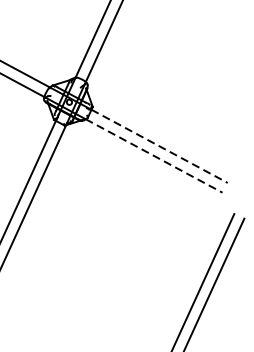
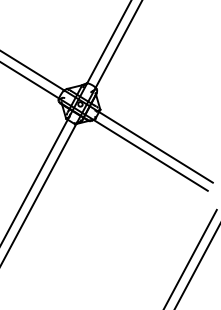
line: (160, 146) -> (156, 147), dashed -> solid
line: (155, 156) -> (151, 155), dashed -> solid

